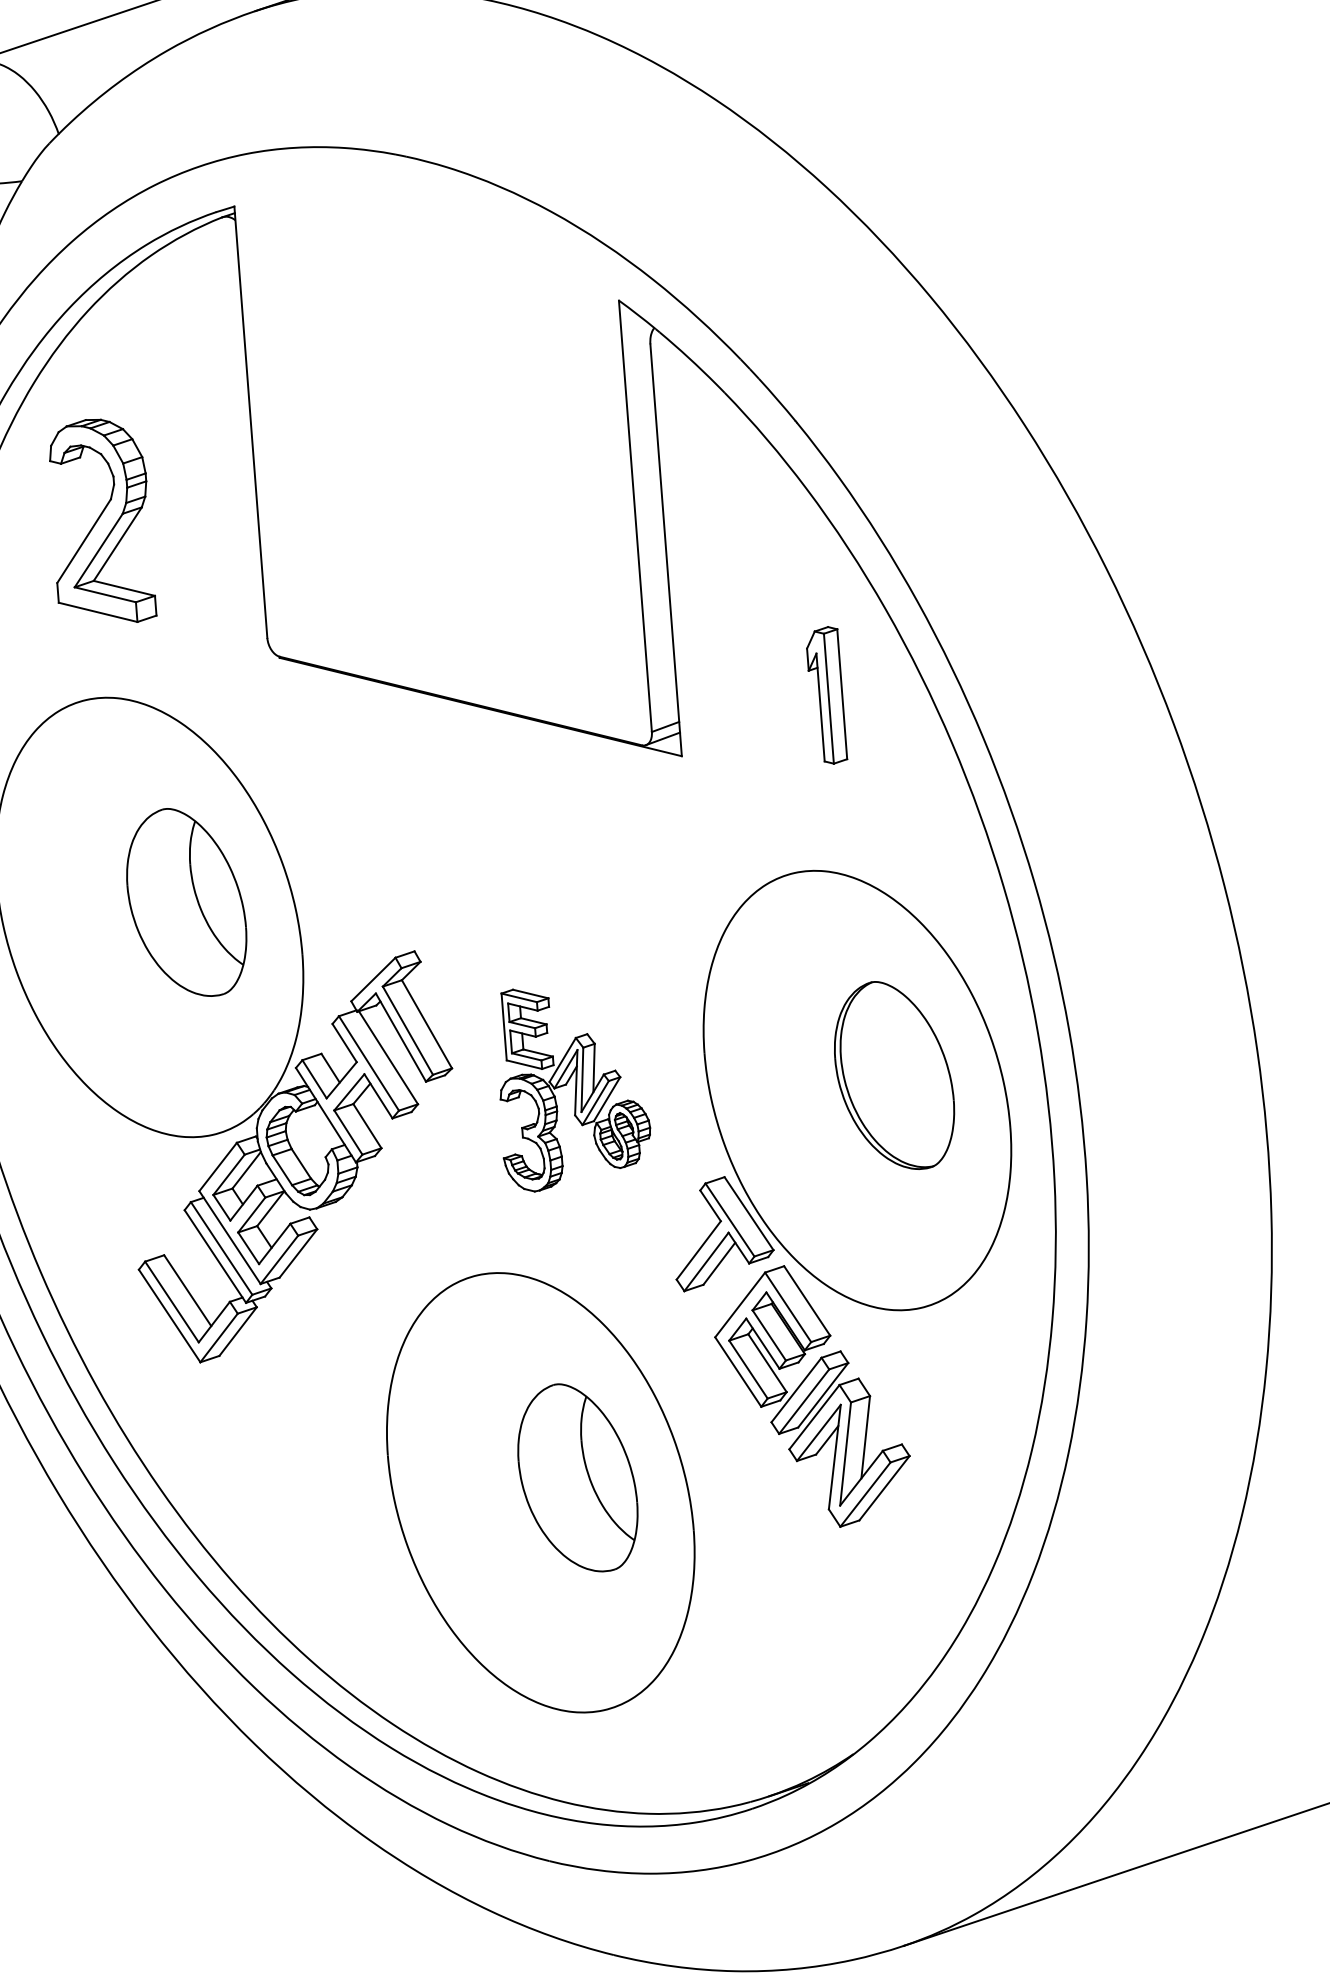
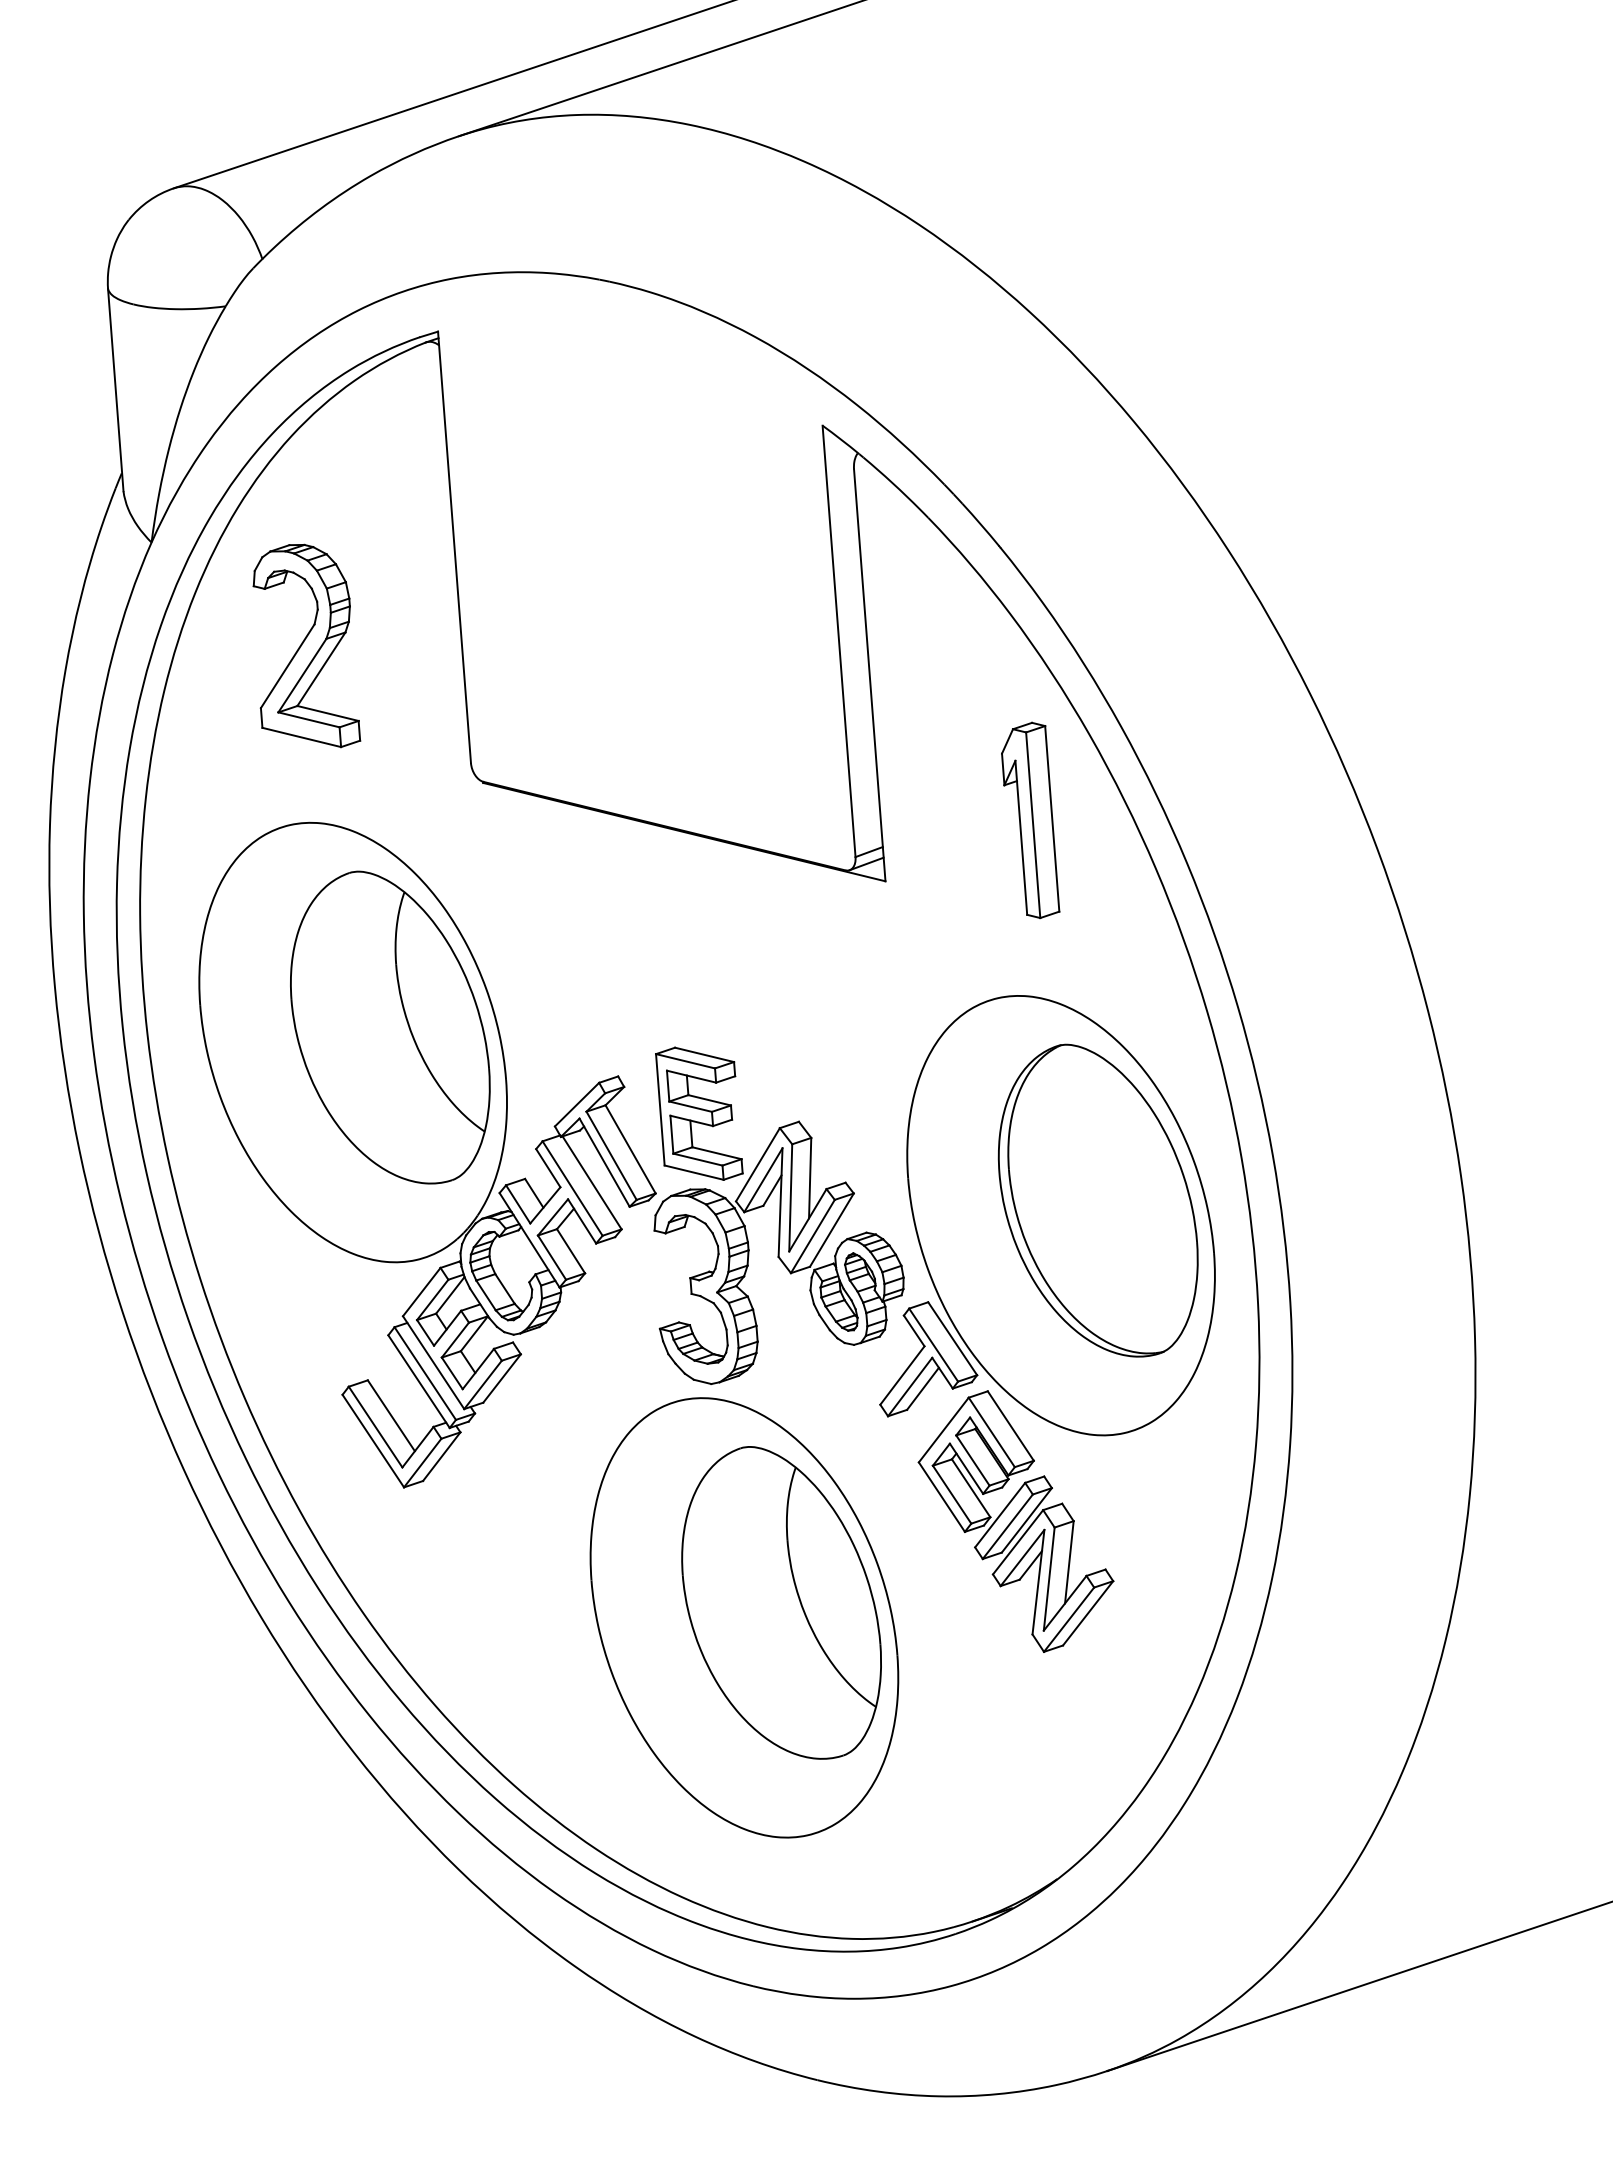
part: (826, 695) -> (1030, 820), size x1.43
part: (186, 902) -> (390, 1027), size x1.67
part: (893, 1075) -> (1097, 1200), size x1.67
part: (574, 1090) -> (778, 1215), size x1.67
part: (577, 1477) -> (781, 1602), size x1.67

